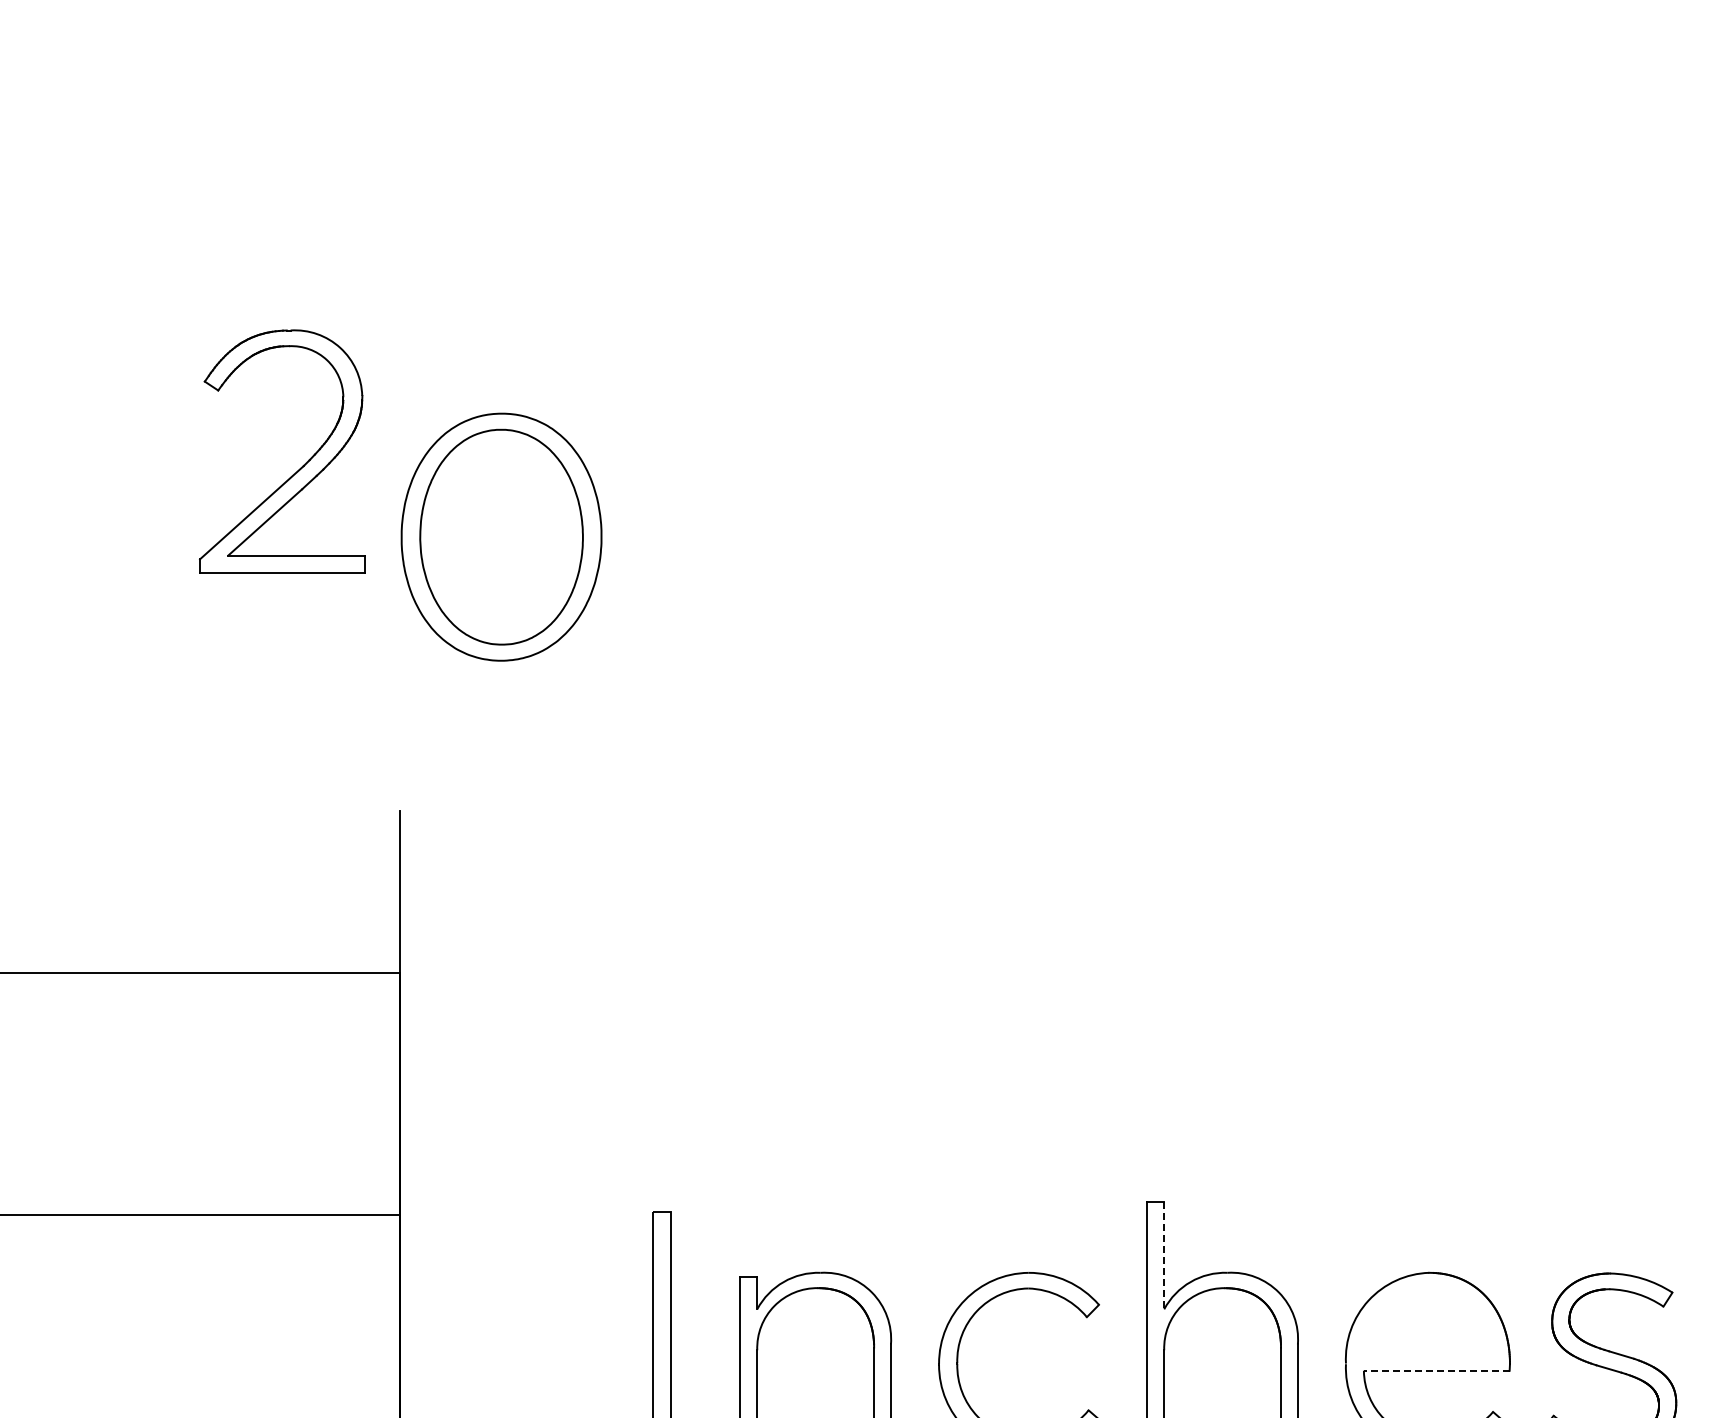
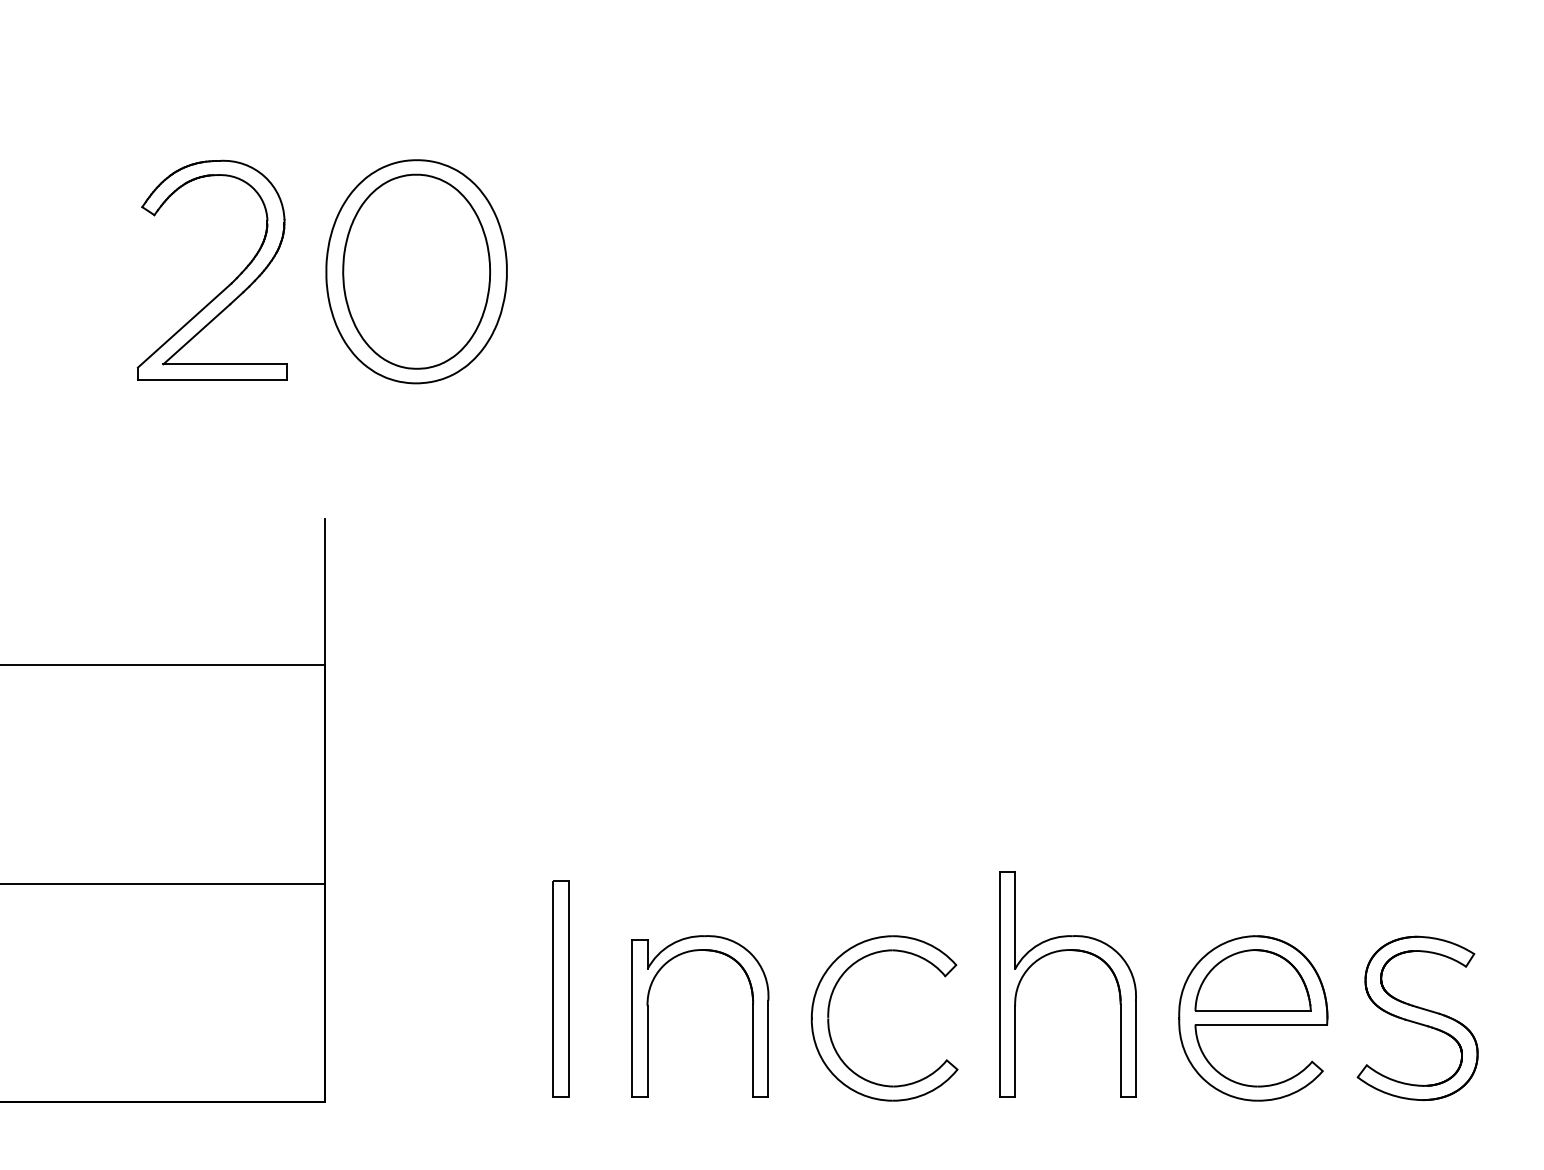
part: (299, 468) -> (227, 285), moved
line: (1164, 1255) -> (1015, 920), dashed -> solid
part: (1427, 1321) -> (1252, 980), added
line: (1436, 1370) -> (1261, 1024), dashed -> solid

